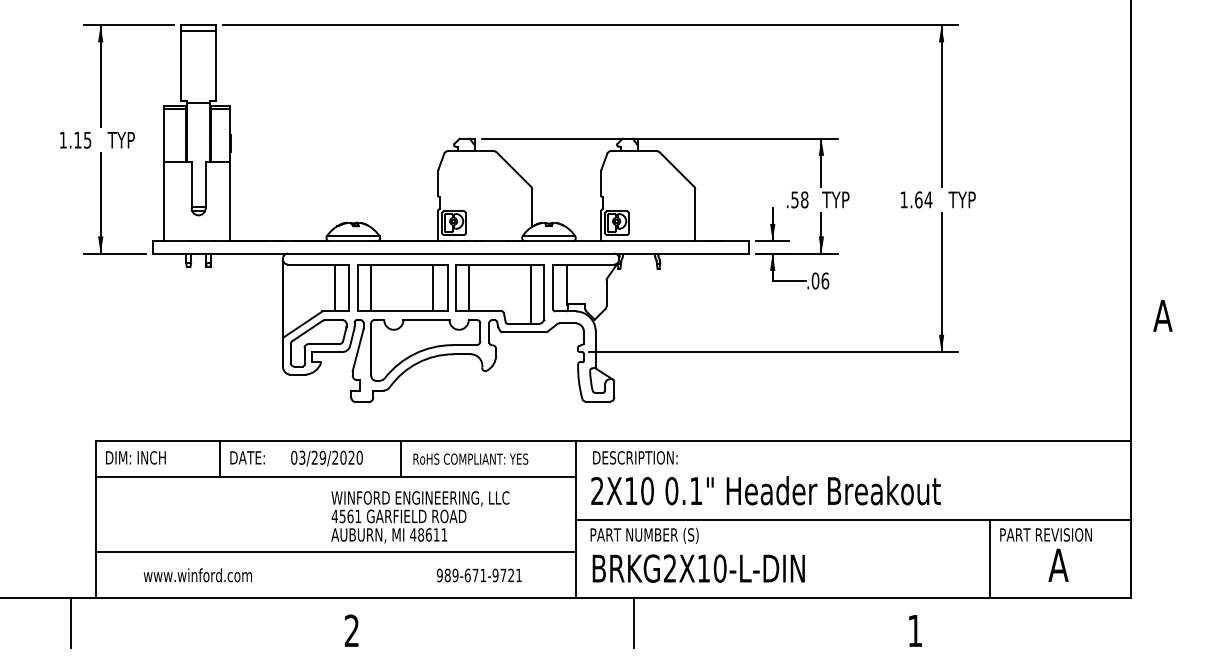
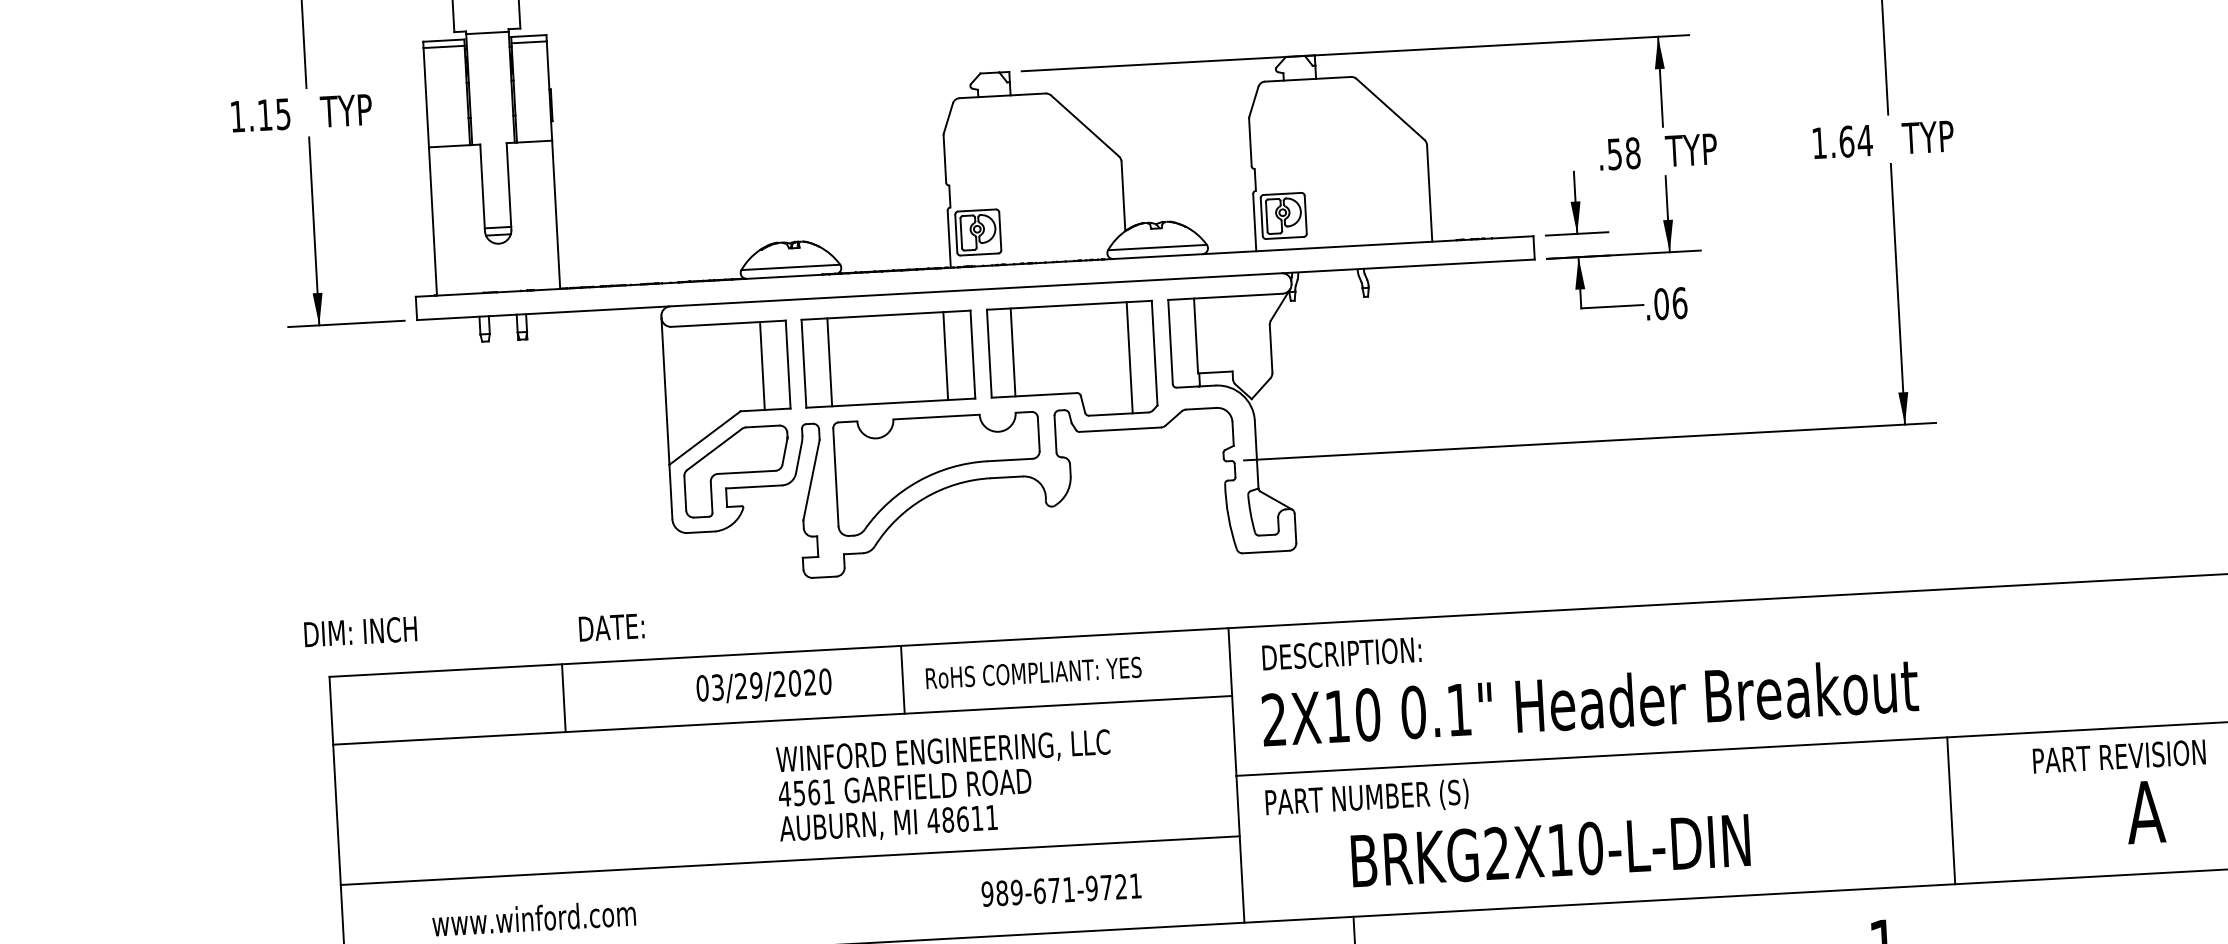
text: (135, 457) -> (359, 631), moved
text: (247, 457) -> (611, 626), moved
line: (990, 558) -> (1951, 809), moved
text: (698, 568) -> (1550, 850), moved

